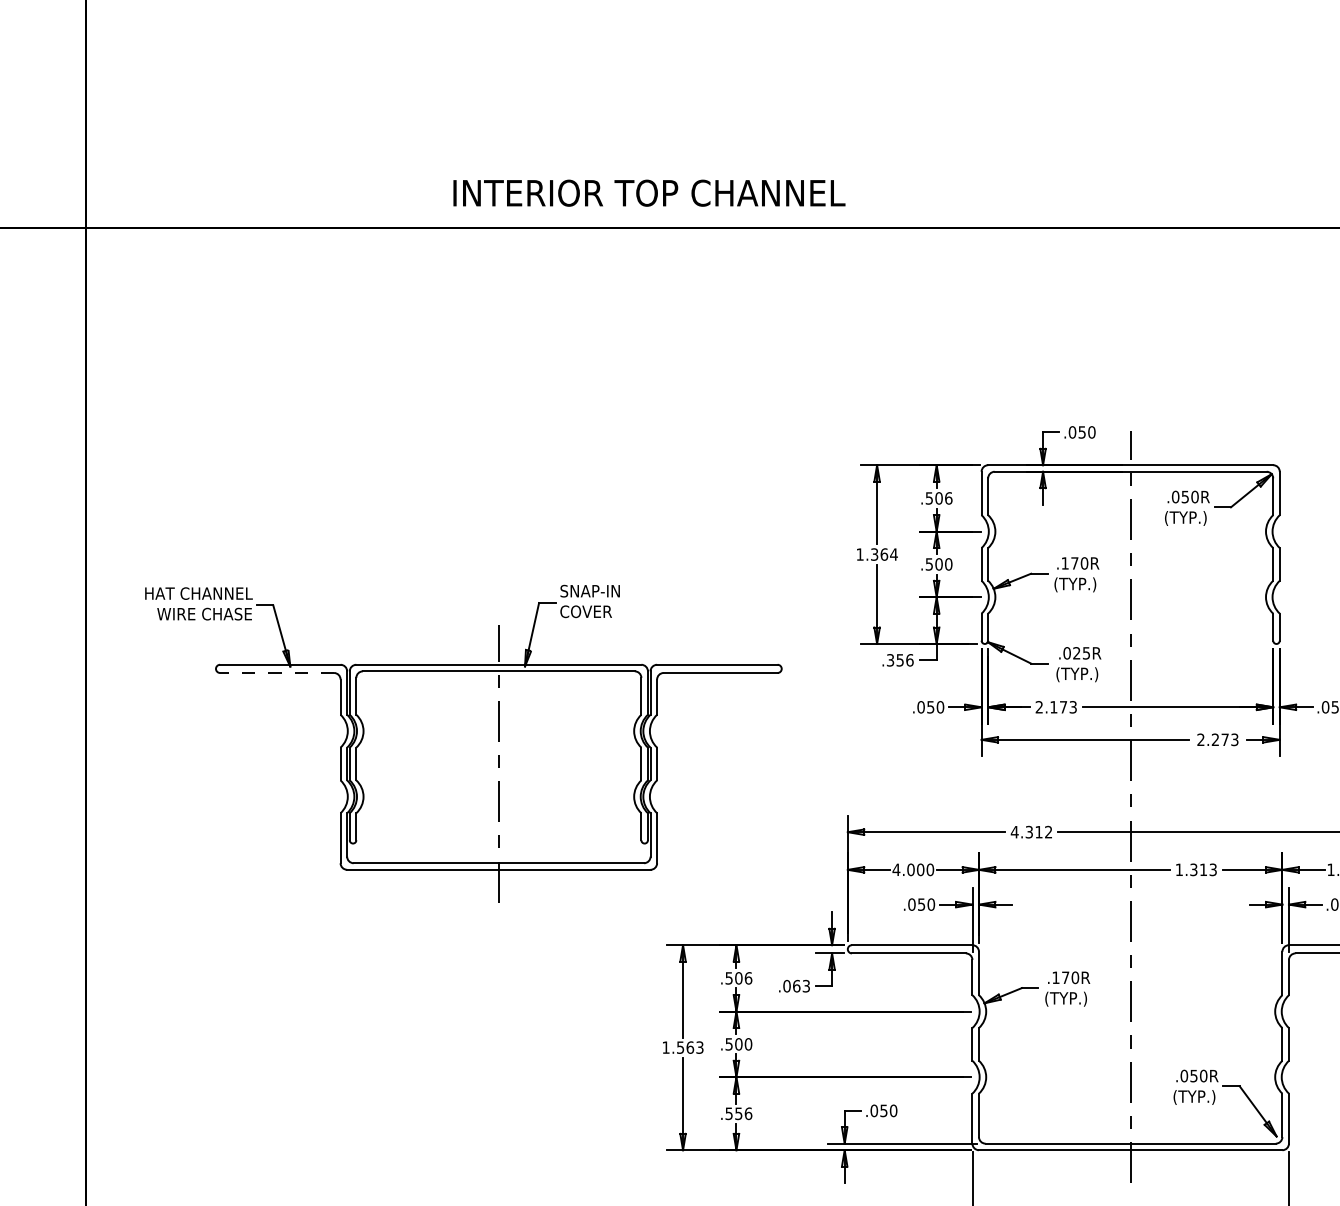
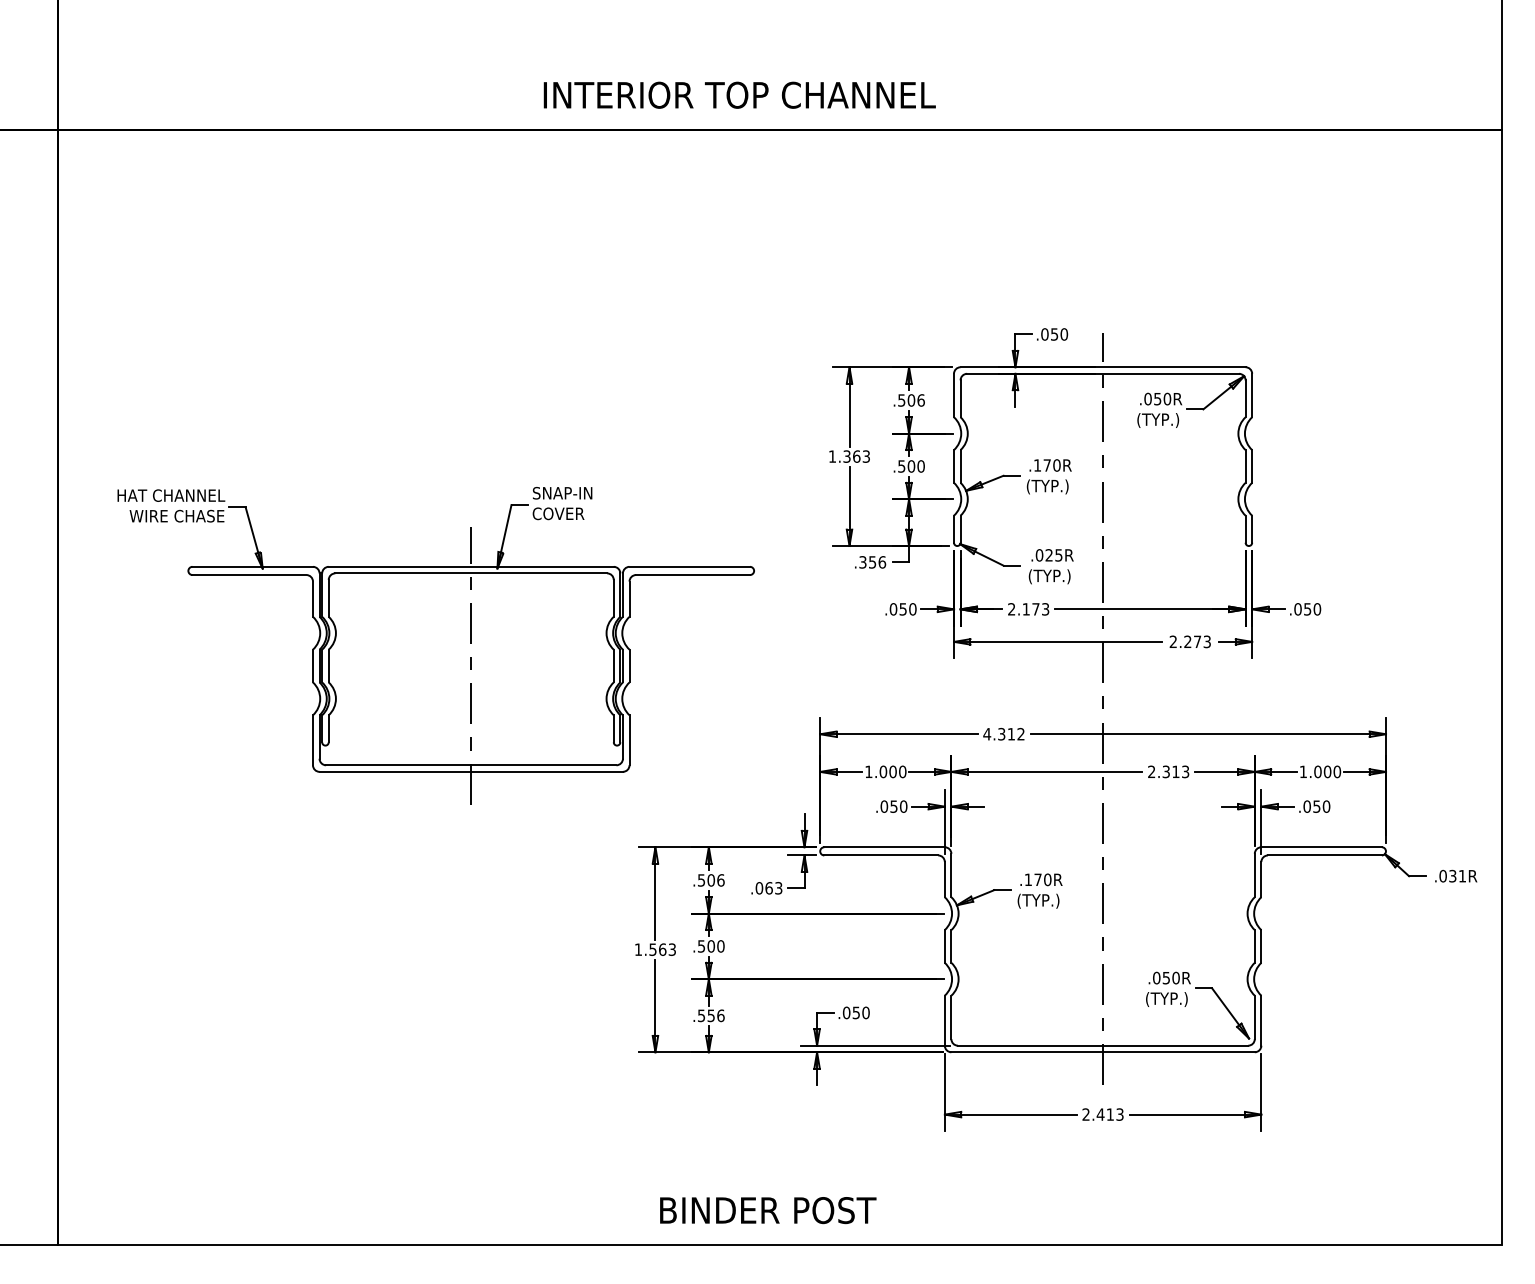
text: (649, 192) -> (739, 94), moved
text: (894, 554) -> (866, 456), 1.364 -> 1.363
line: (277, 673) -> (249, 575), dashed -> solid
text: (896, 869) -> (868, 771), 4.000 -> 1.000
text: (1179, 869) -> (1151, 771), 1.313 -> 2.313

